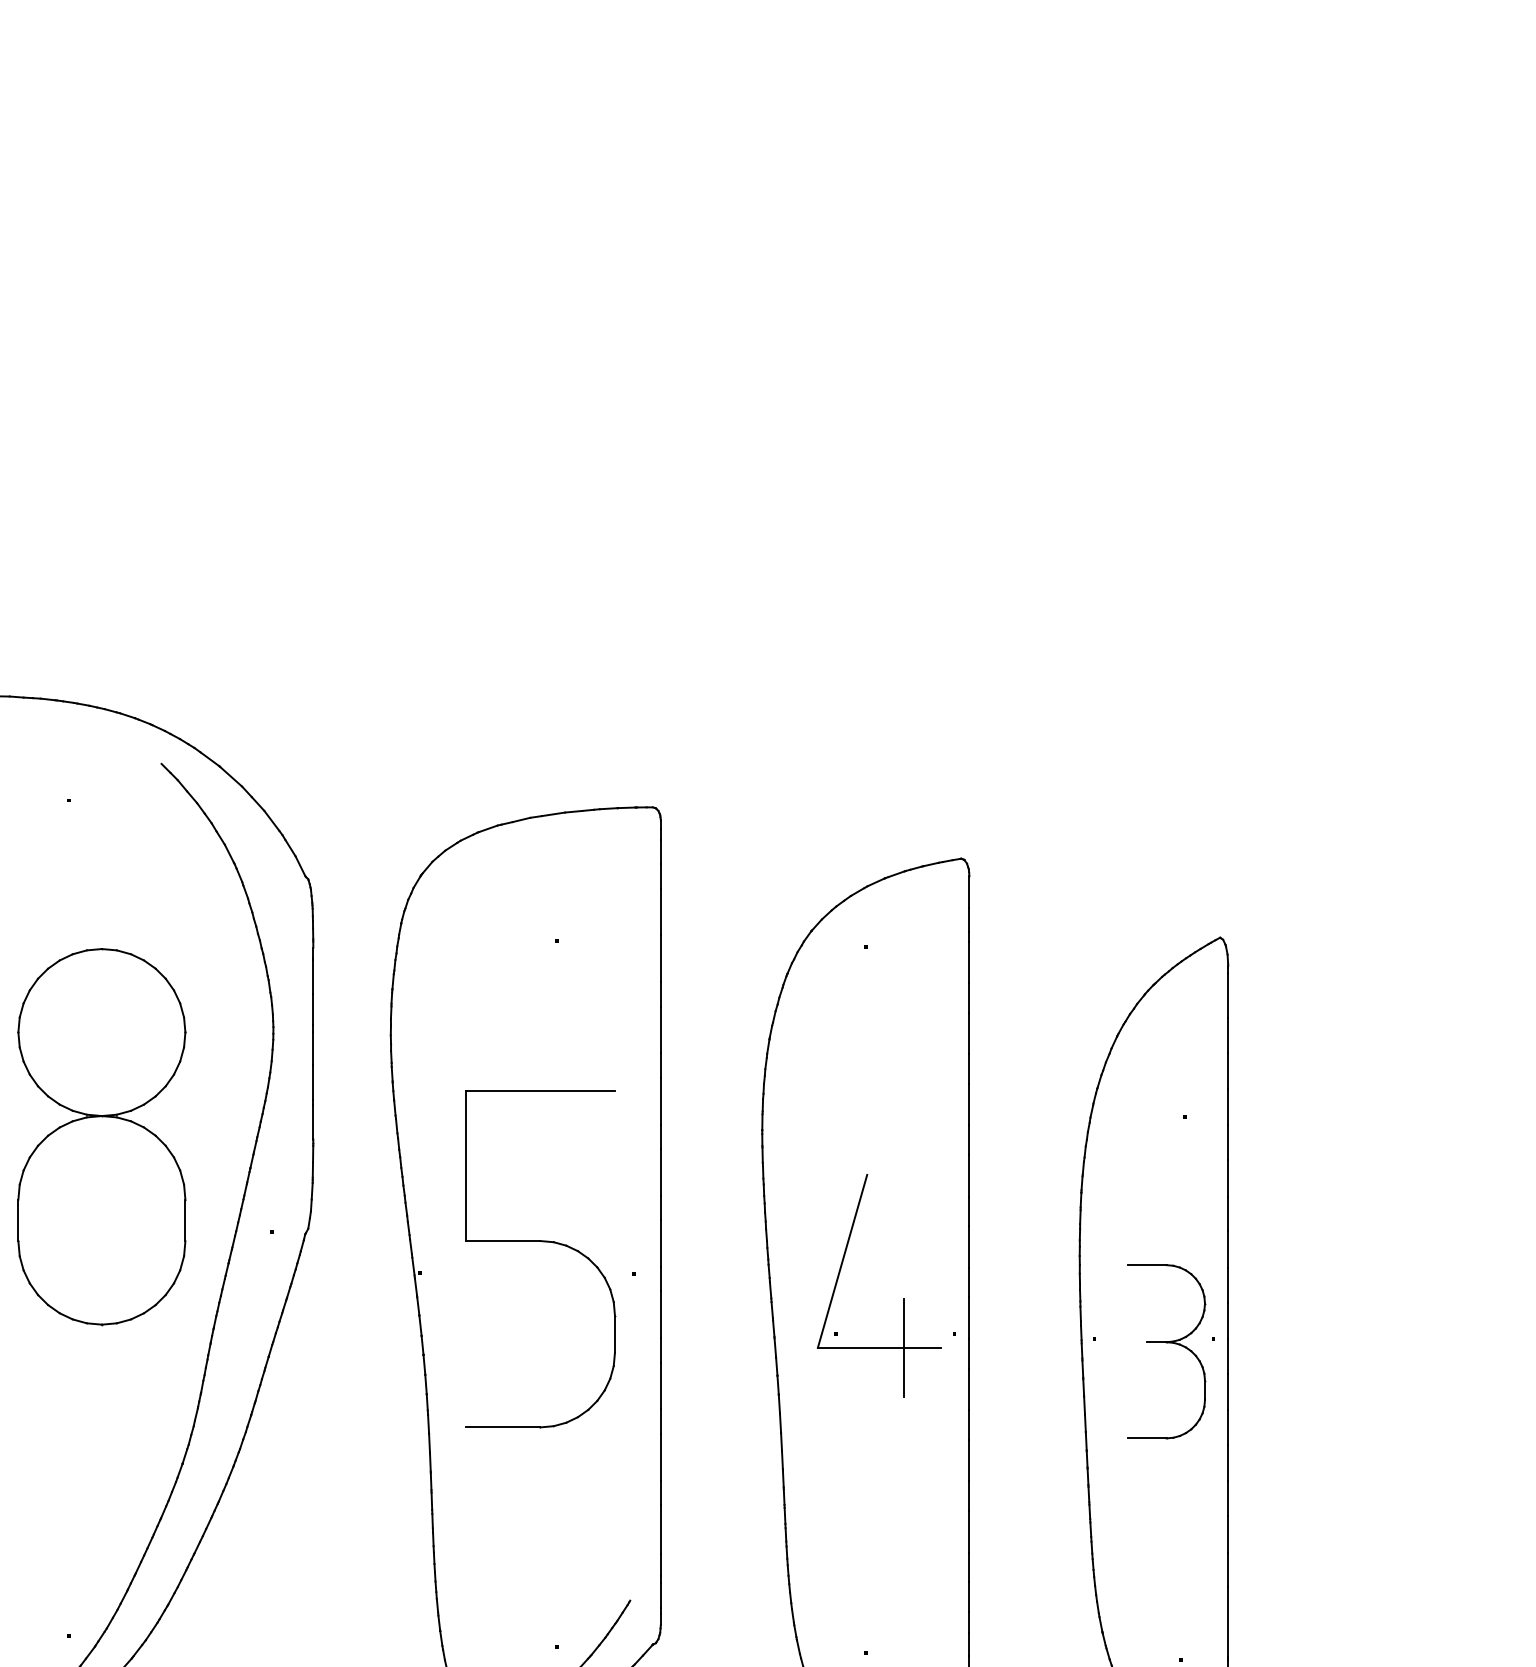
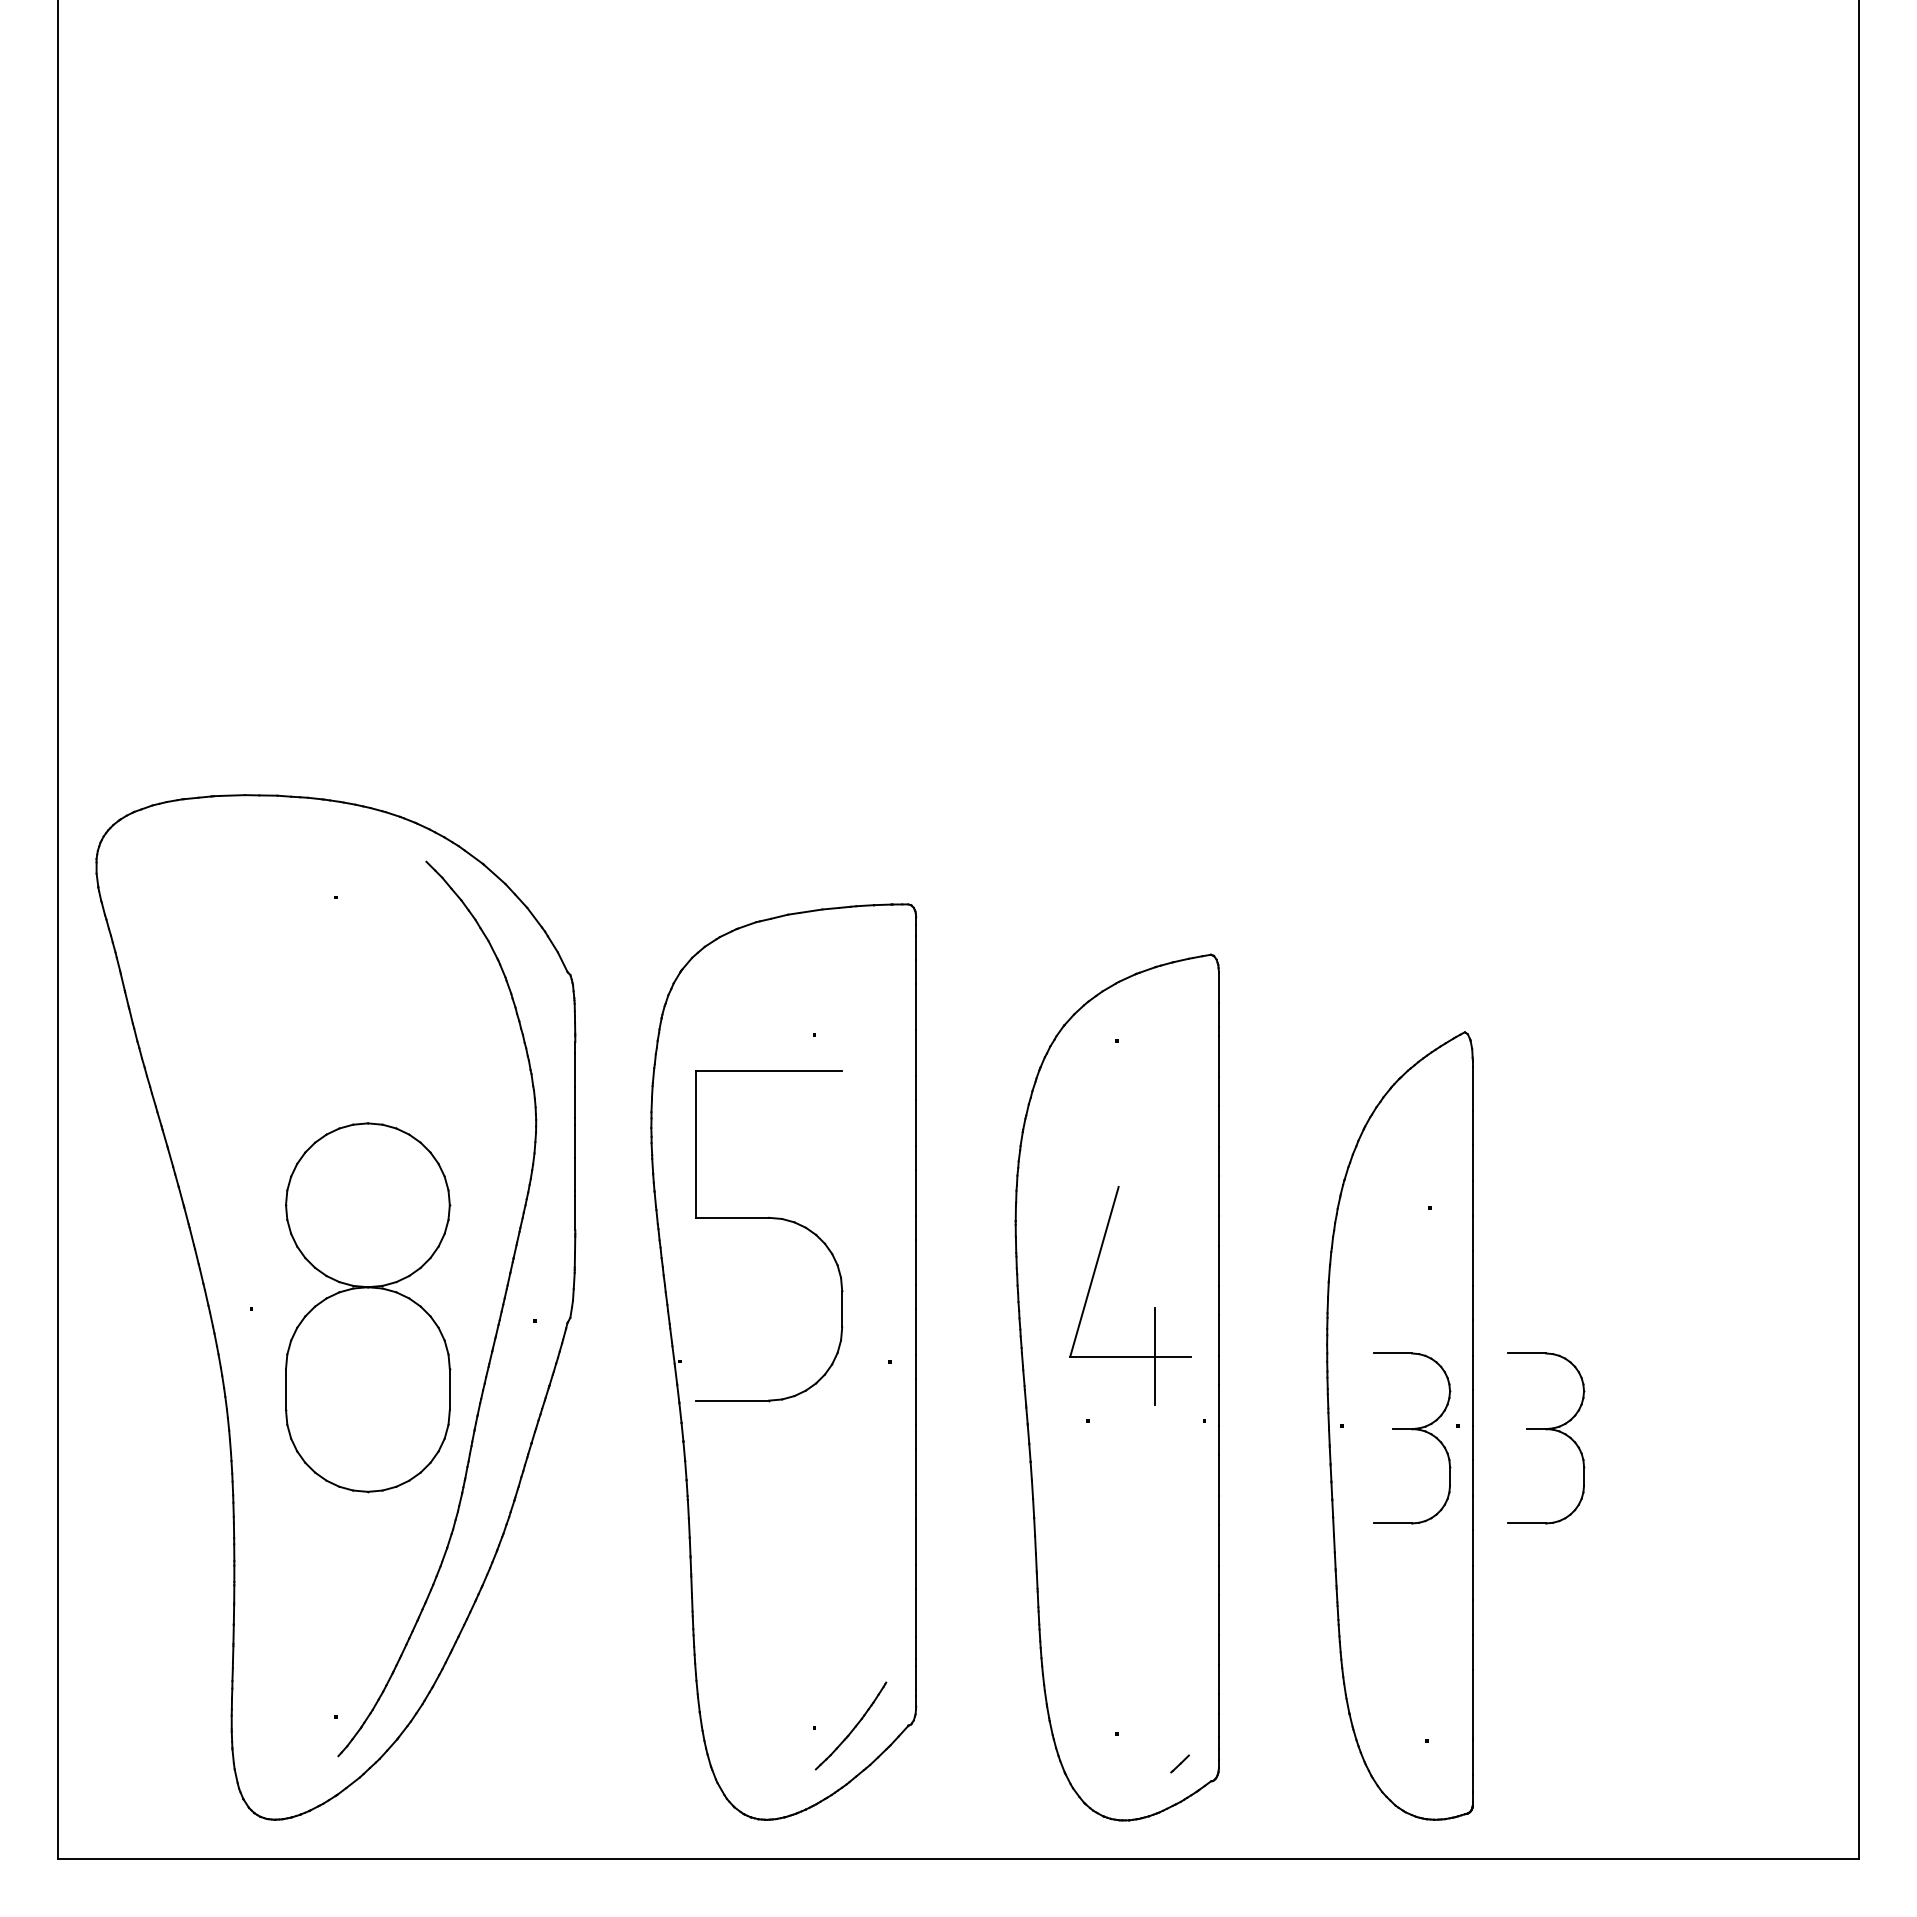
part: (102, 1136) -> (368, 1307), moved
part: (544, 1242) -> (773, 1219), moved
part: (903, 1297) -> (1154, 1307), moved
part: (1303, 1343) -> (1546, 1430), added

